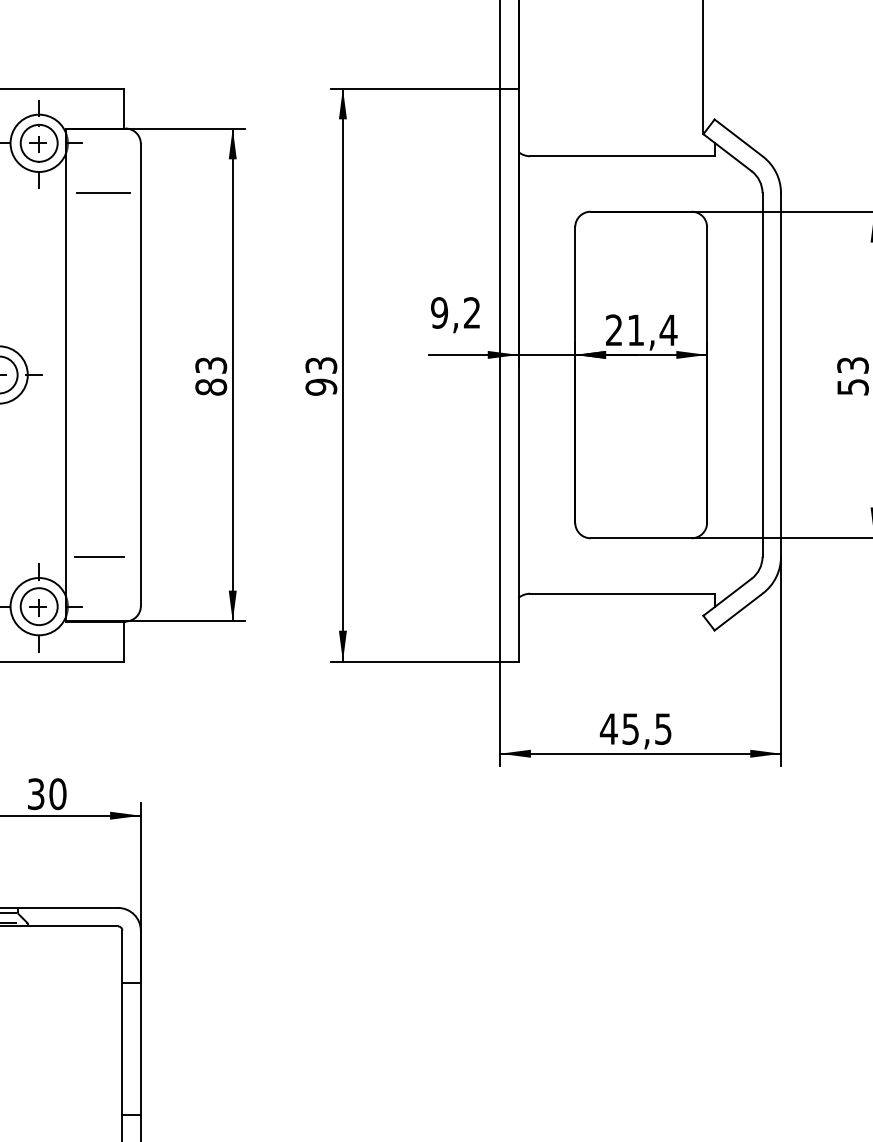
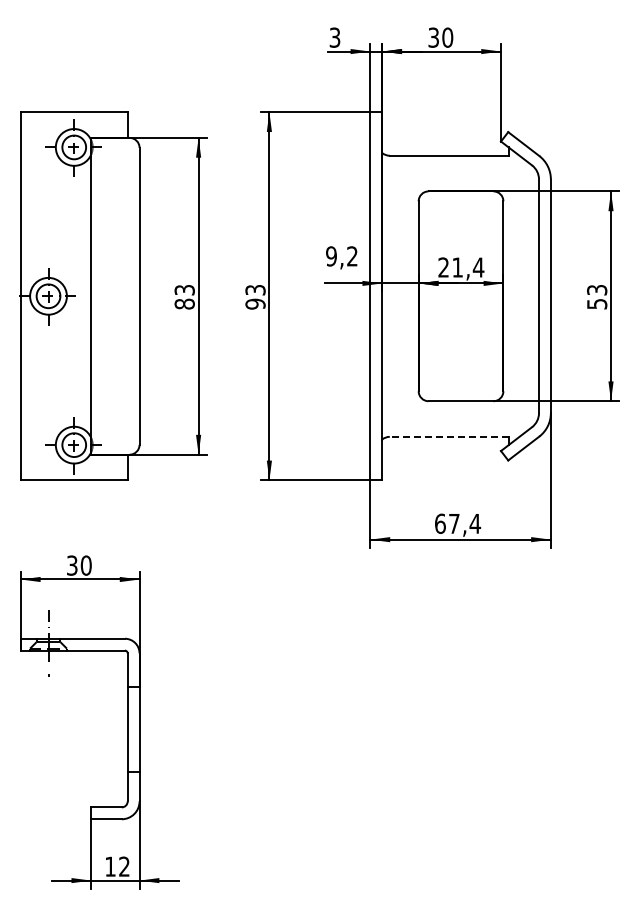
line: (103, 193) -> (115, 179), removed
line: (98, 557) -> (112, 413), removed
line: (621, 593) -> (448, 436), solid -> dashed
text: (635, 728) -> (457, 523), 45,5 -> 67,4

